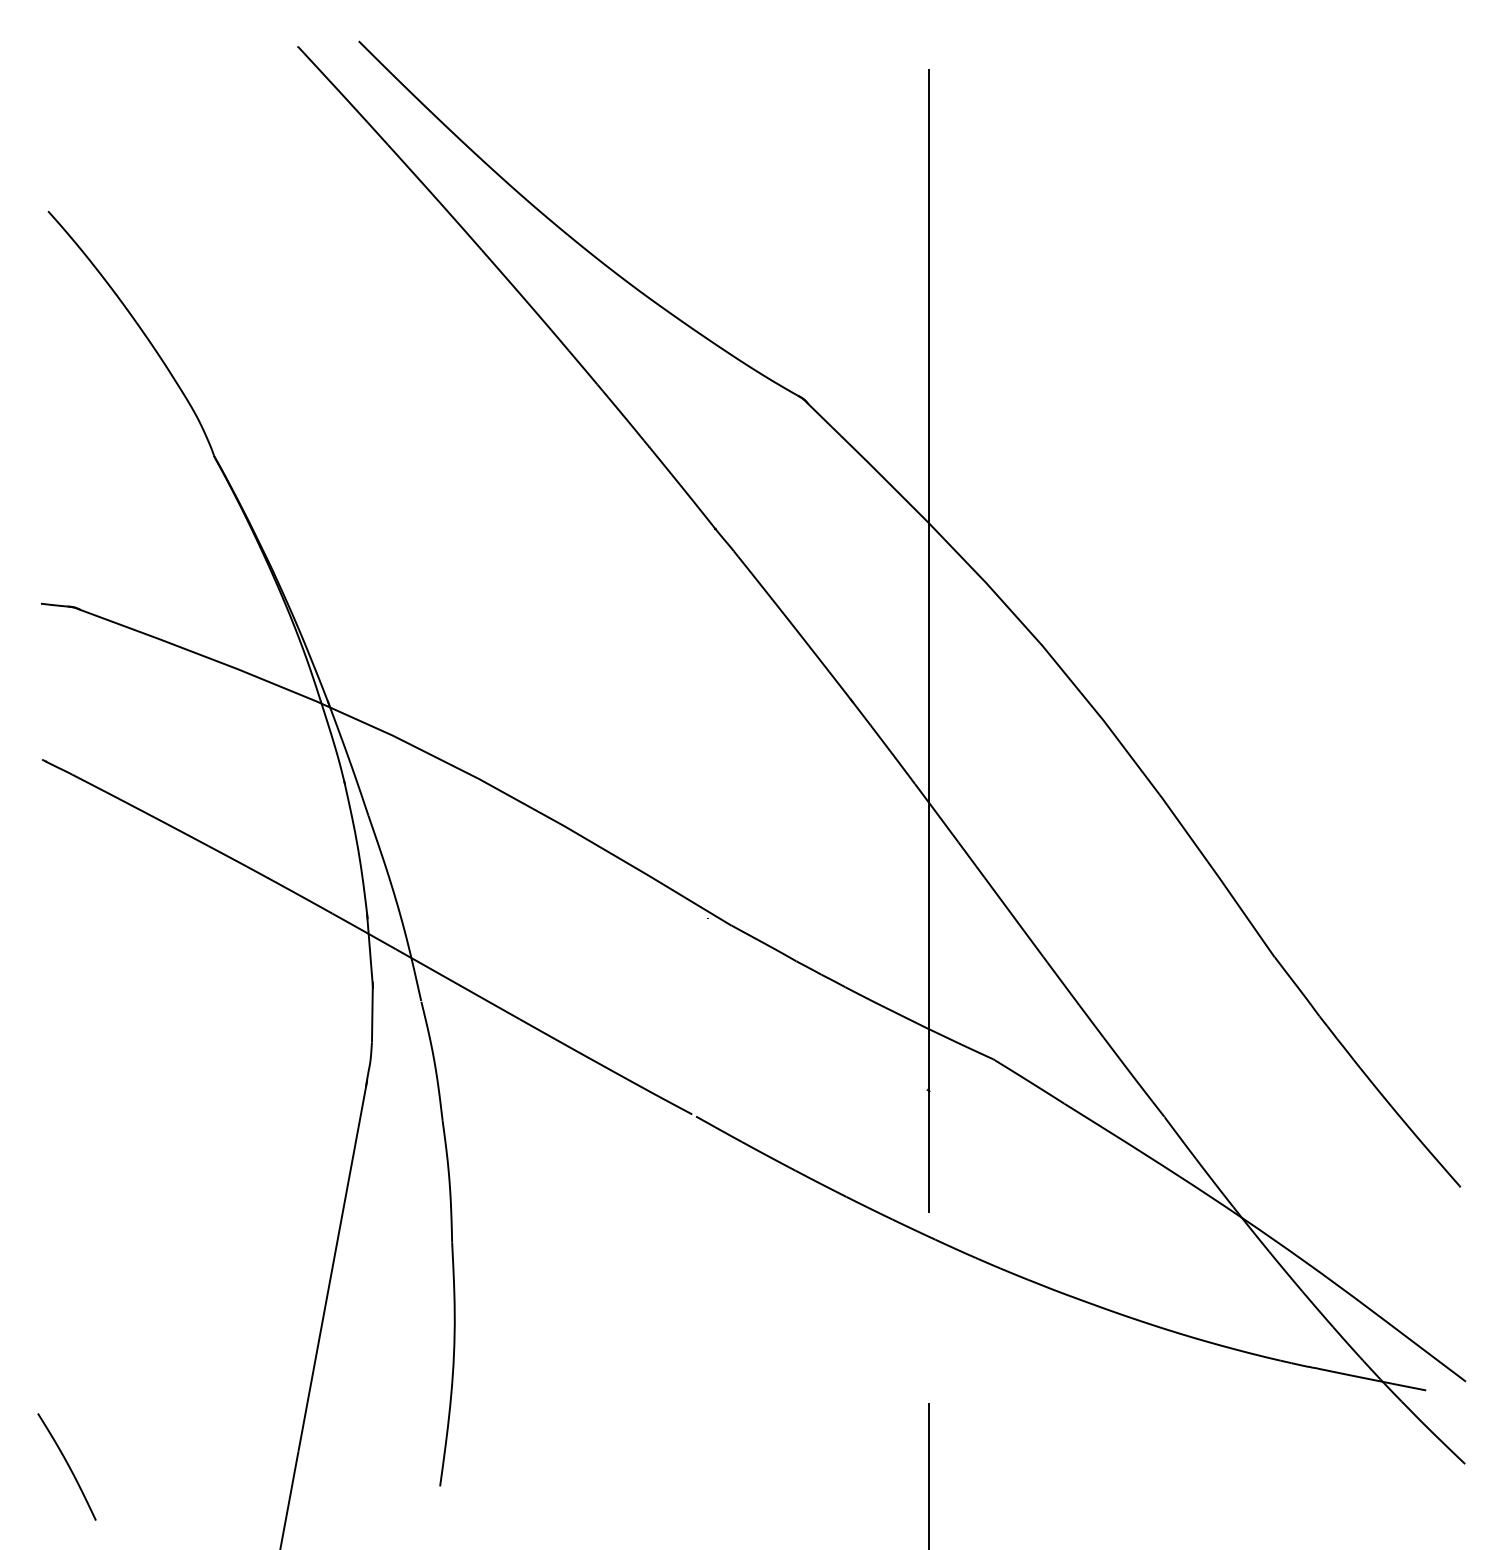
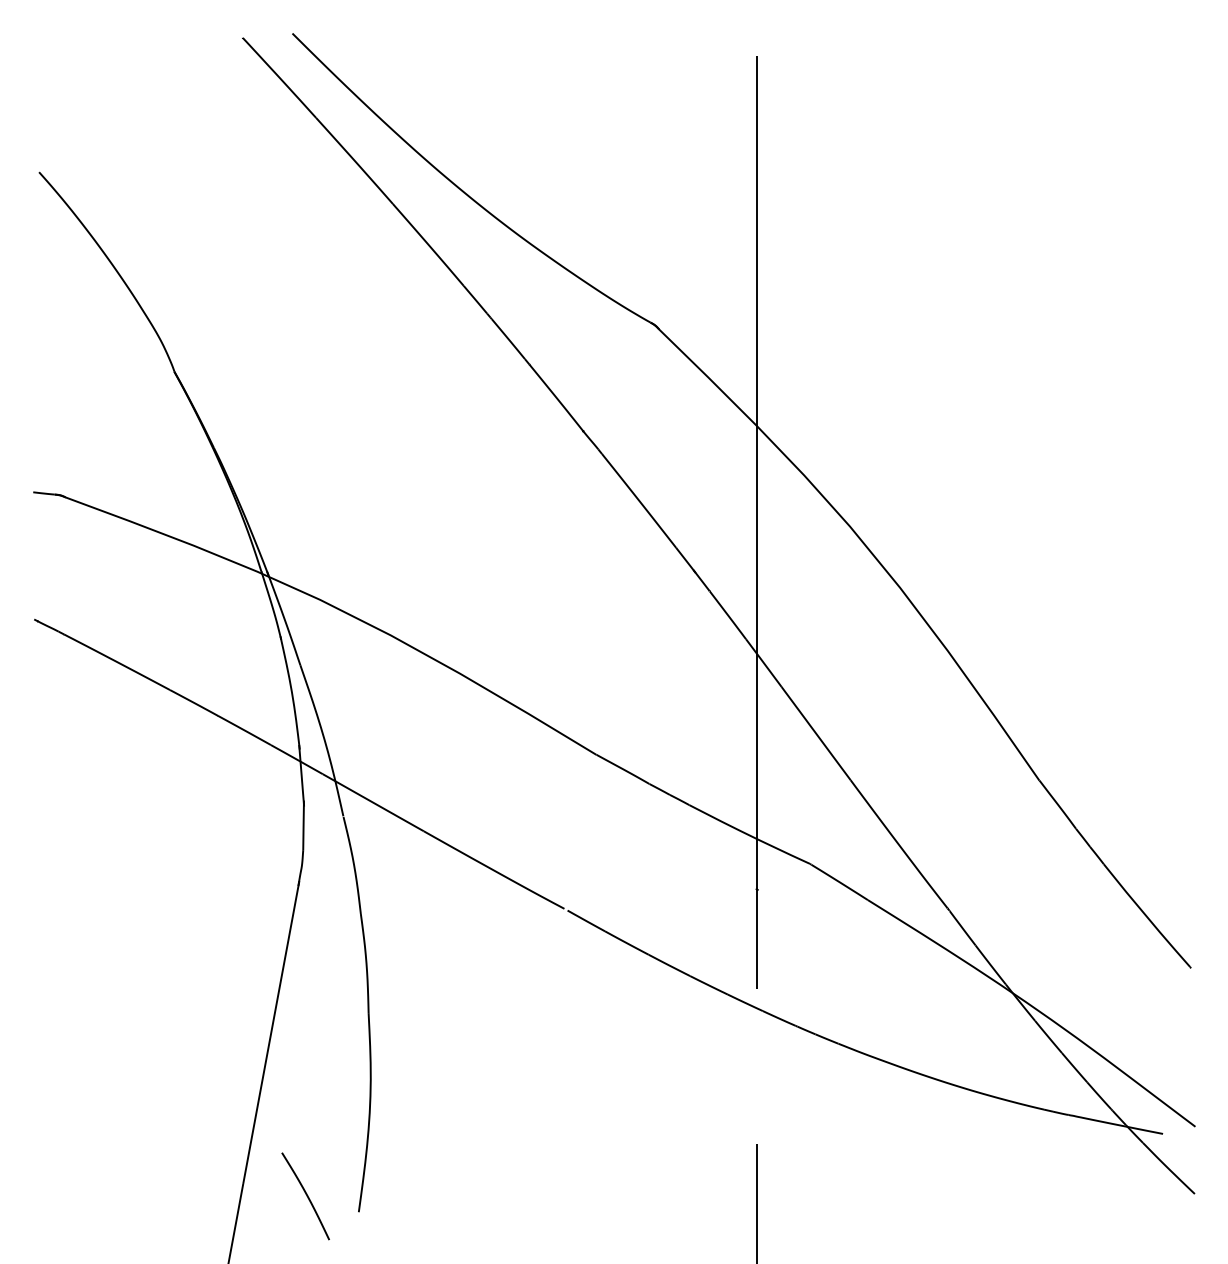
curve: (67, 1465) -> (306, 1195), moved

